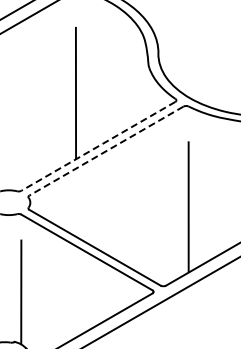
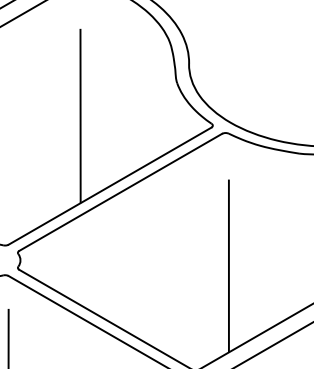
line: (98, 146) -> (110, 186), dashed -> solid
line: (106, 151) -> (120, 192), dashed -> solid

